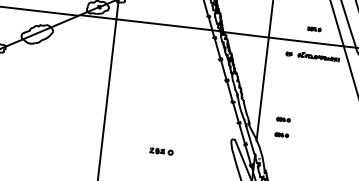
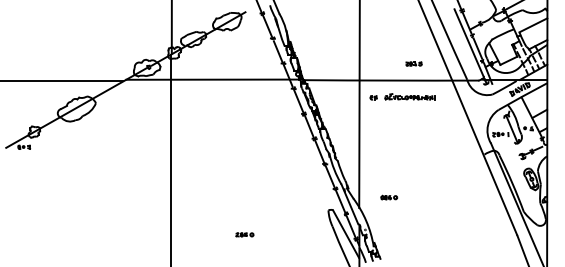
part: (312, 55) -> (402, 96), moved
part: (283, 119) -> (389, 178), removed
part: (161, 151) -> (244, 234), size x0.62

